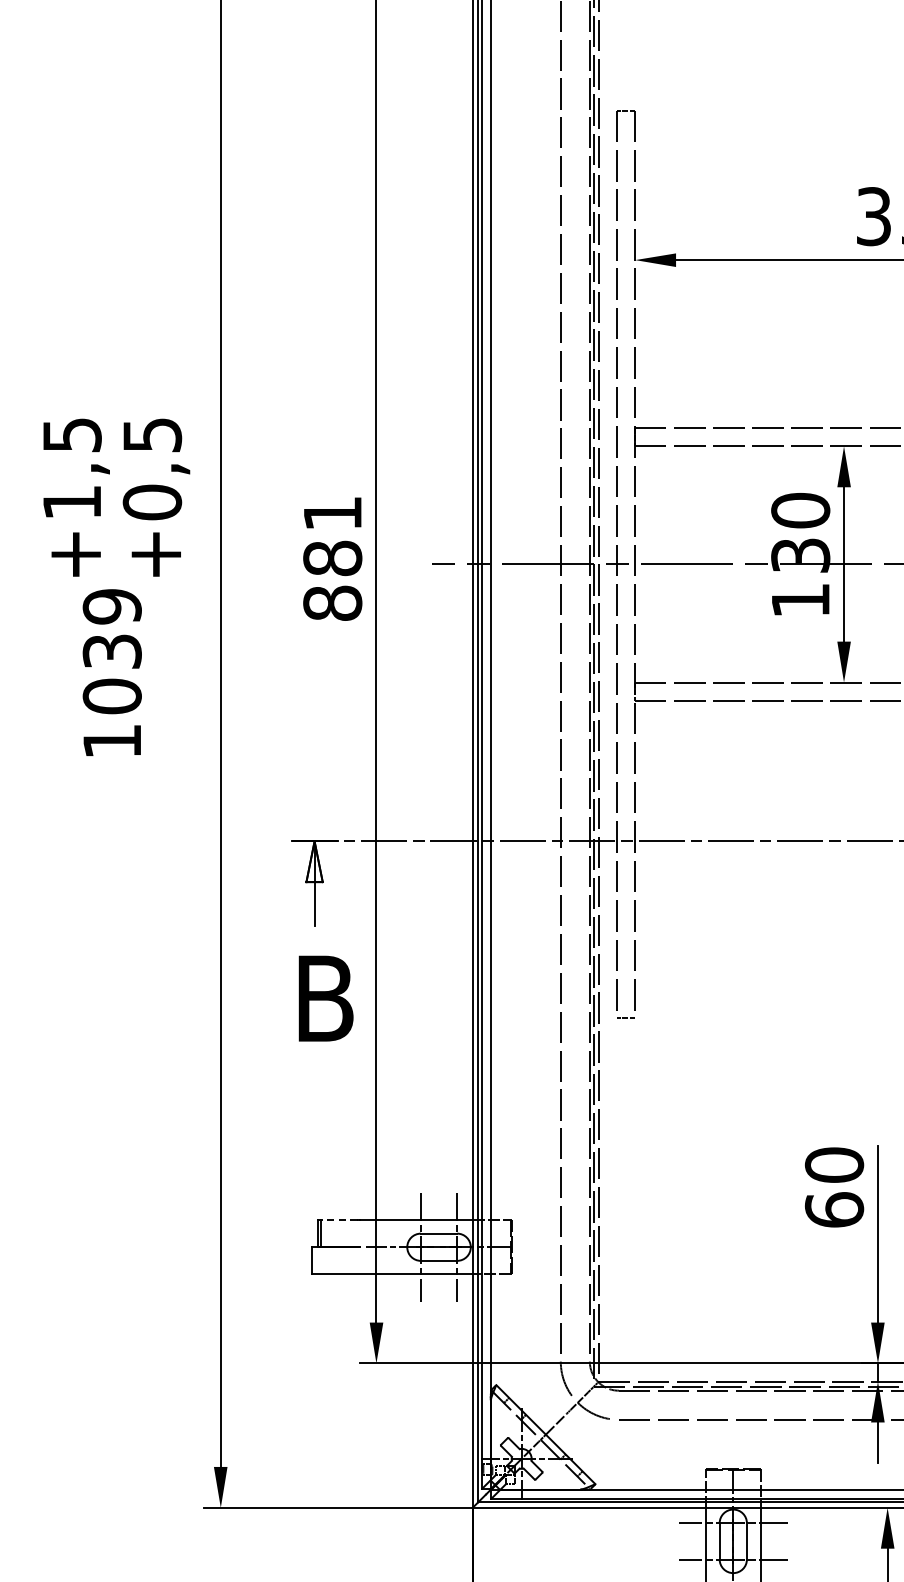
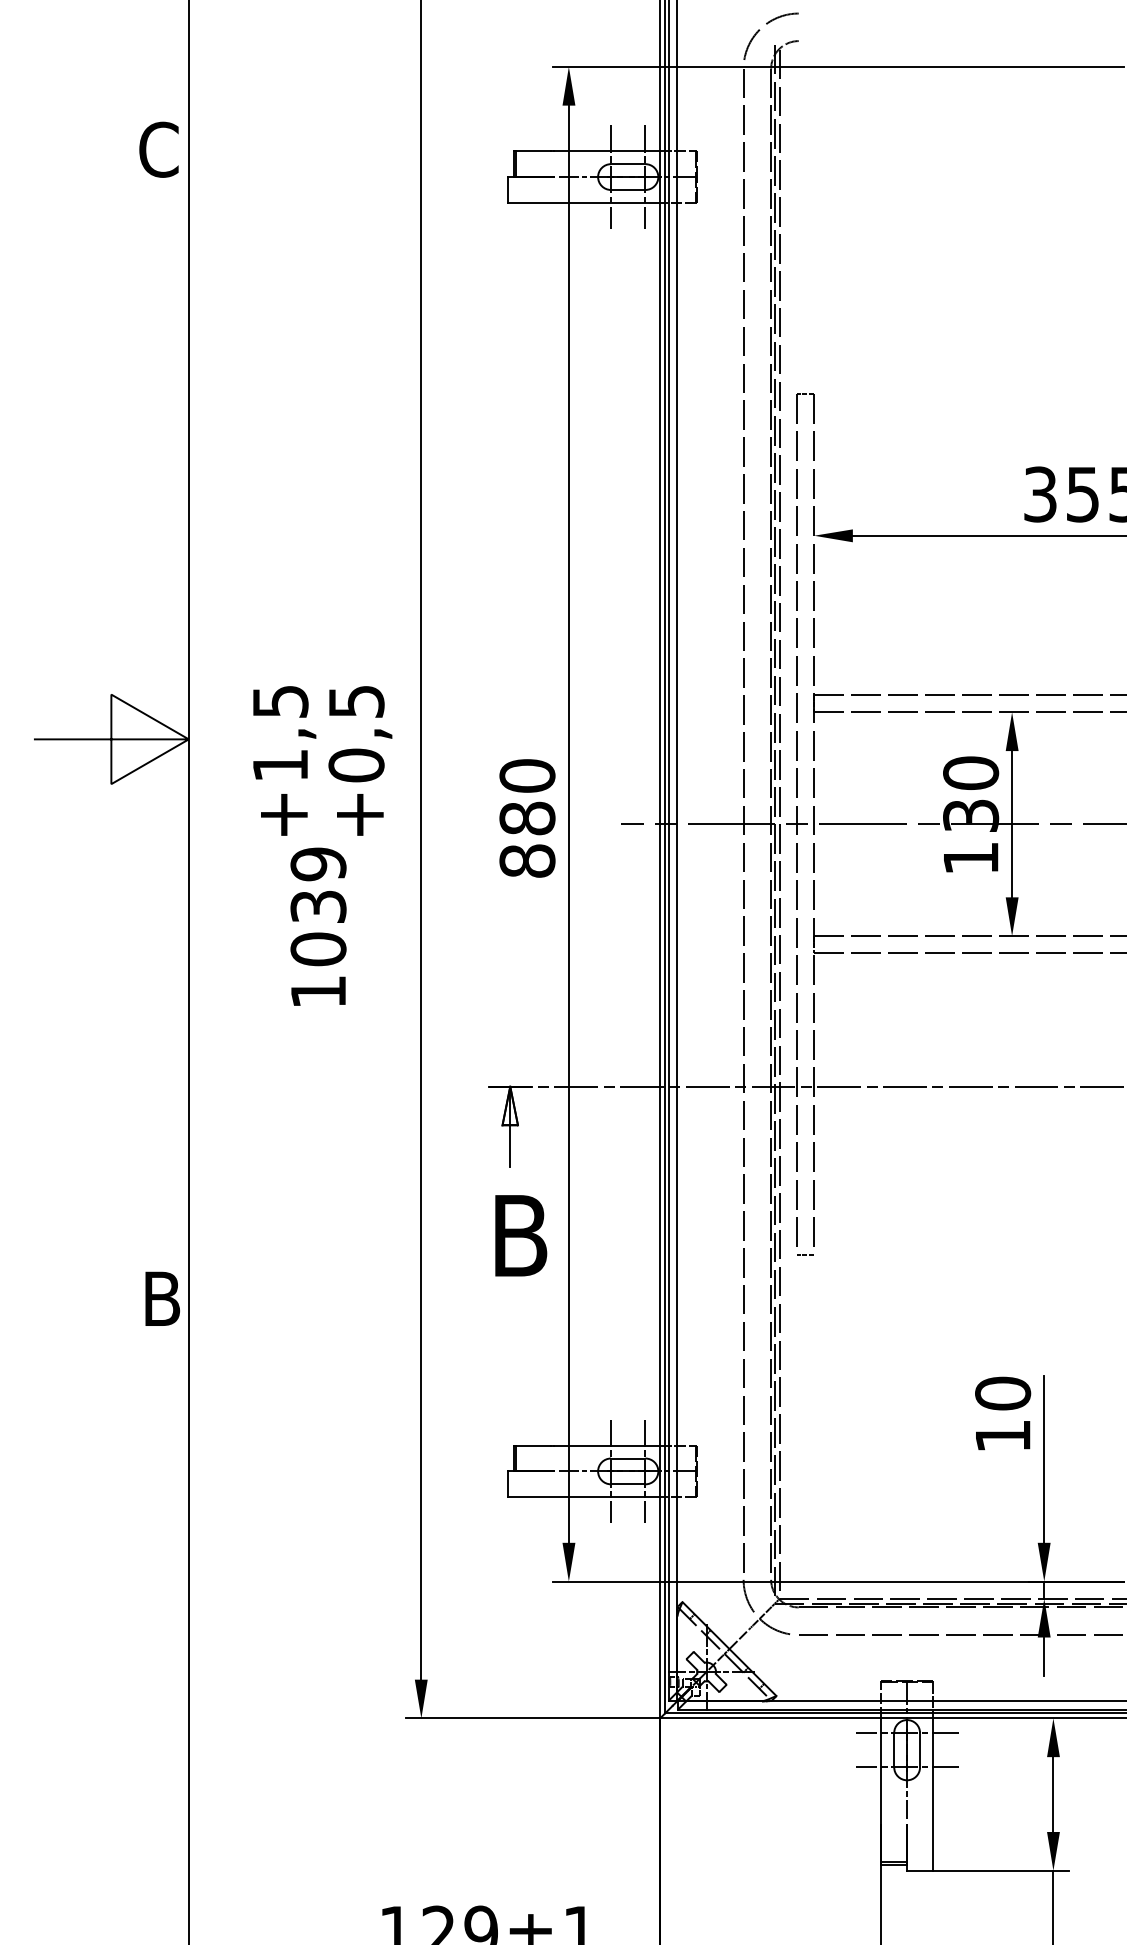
text: (332, 513) -> (527, 775), 881 -> 880
text: (834, 1209) -> (1003, 1435), 60 -> 10
line: (339, 1219) -> (533, 1445), dashed -> solid

